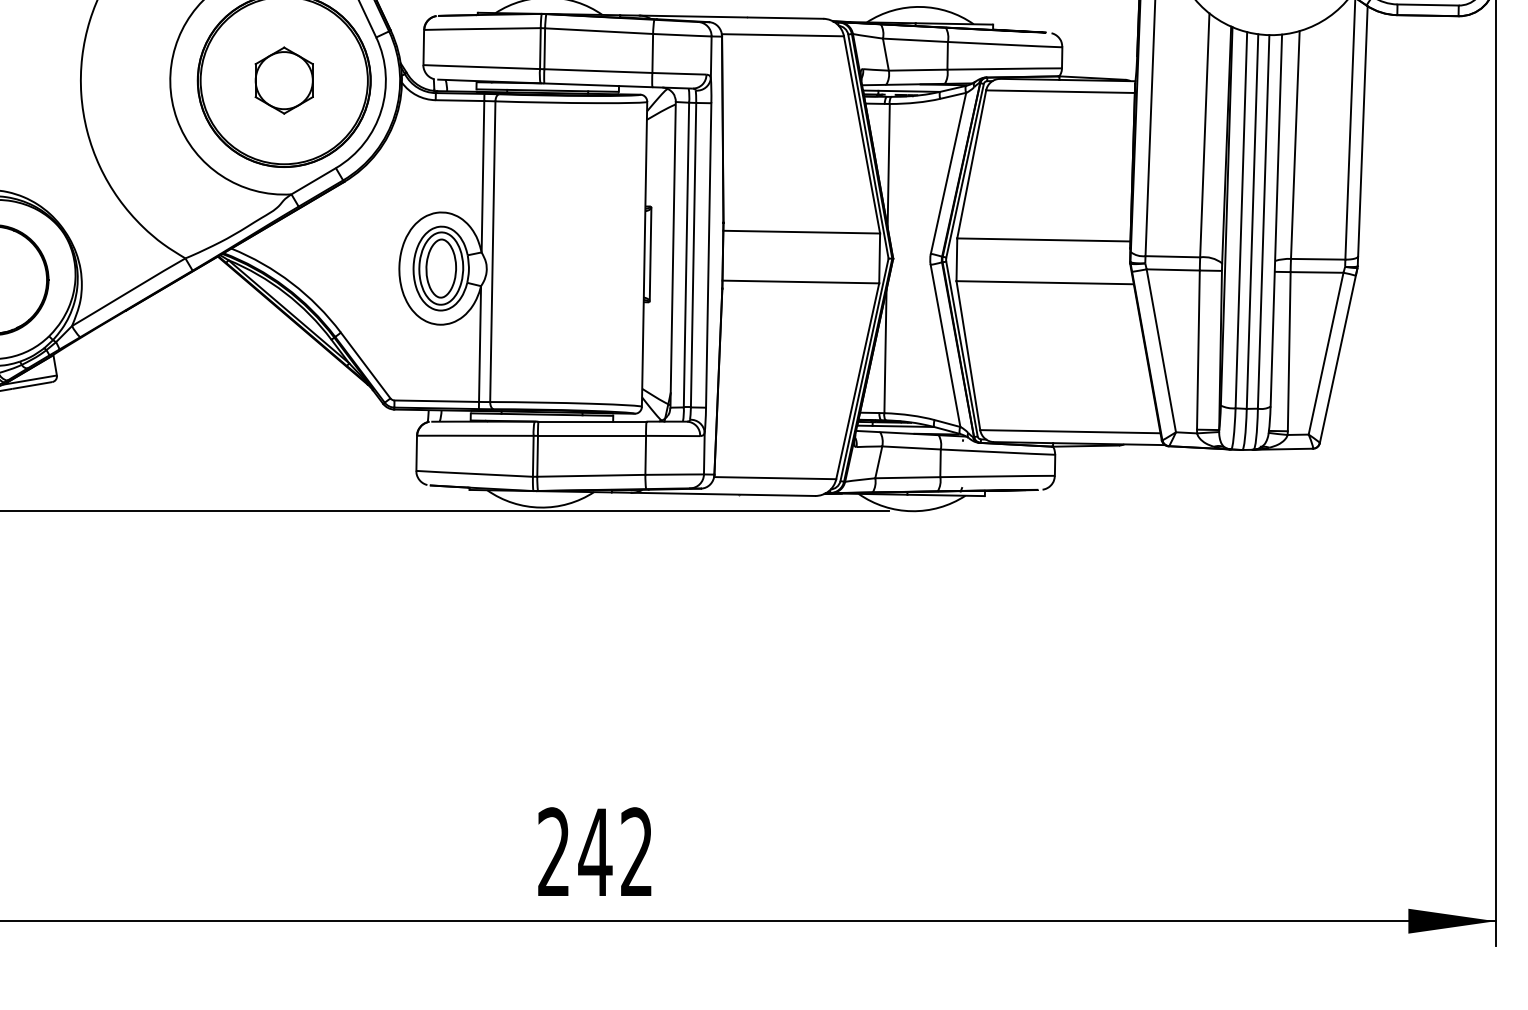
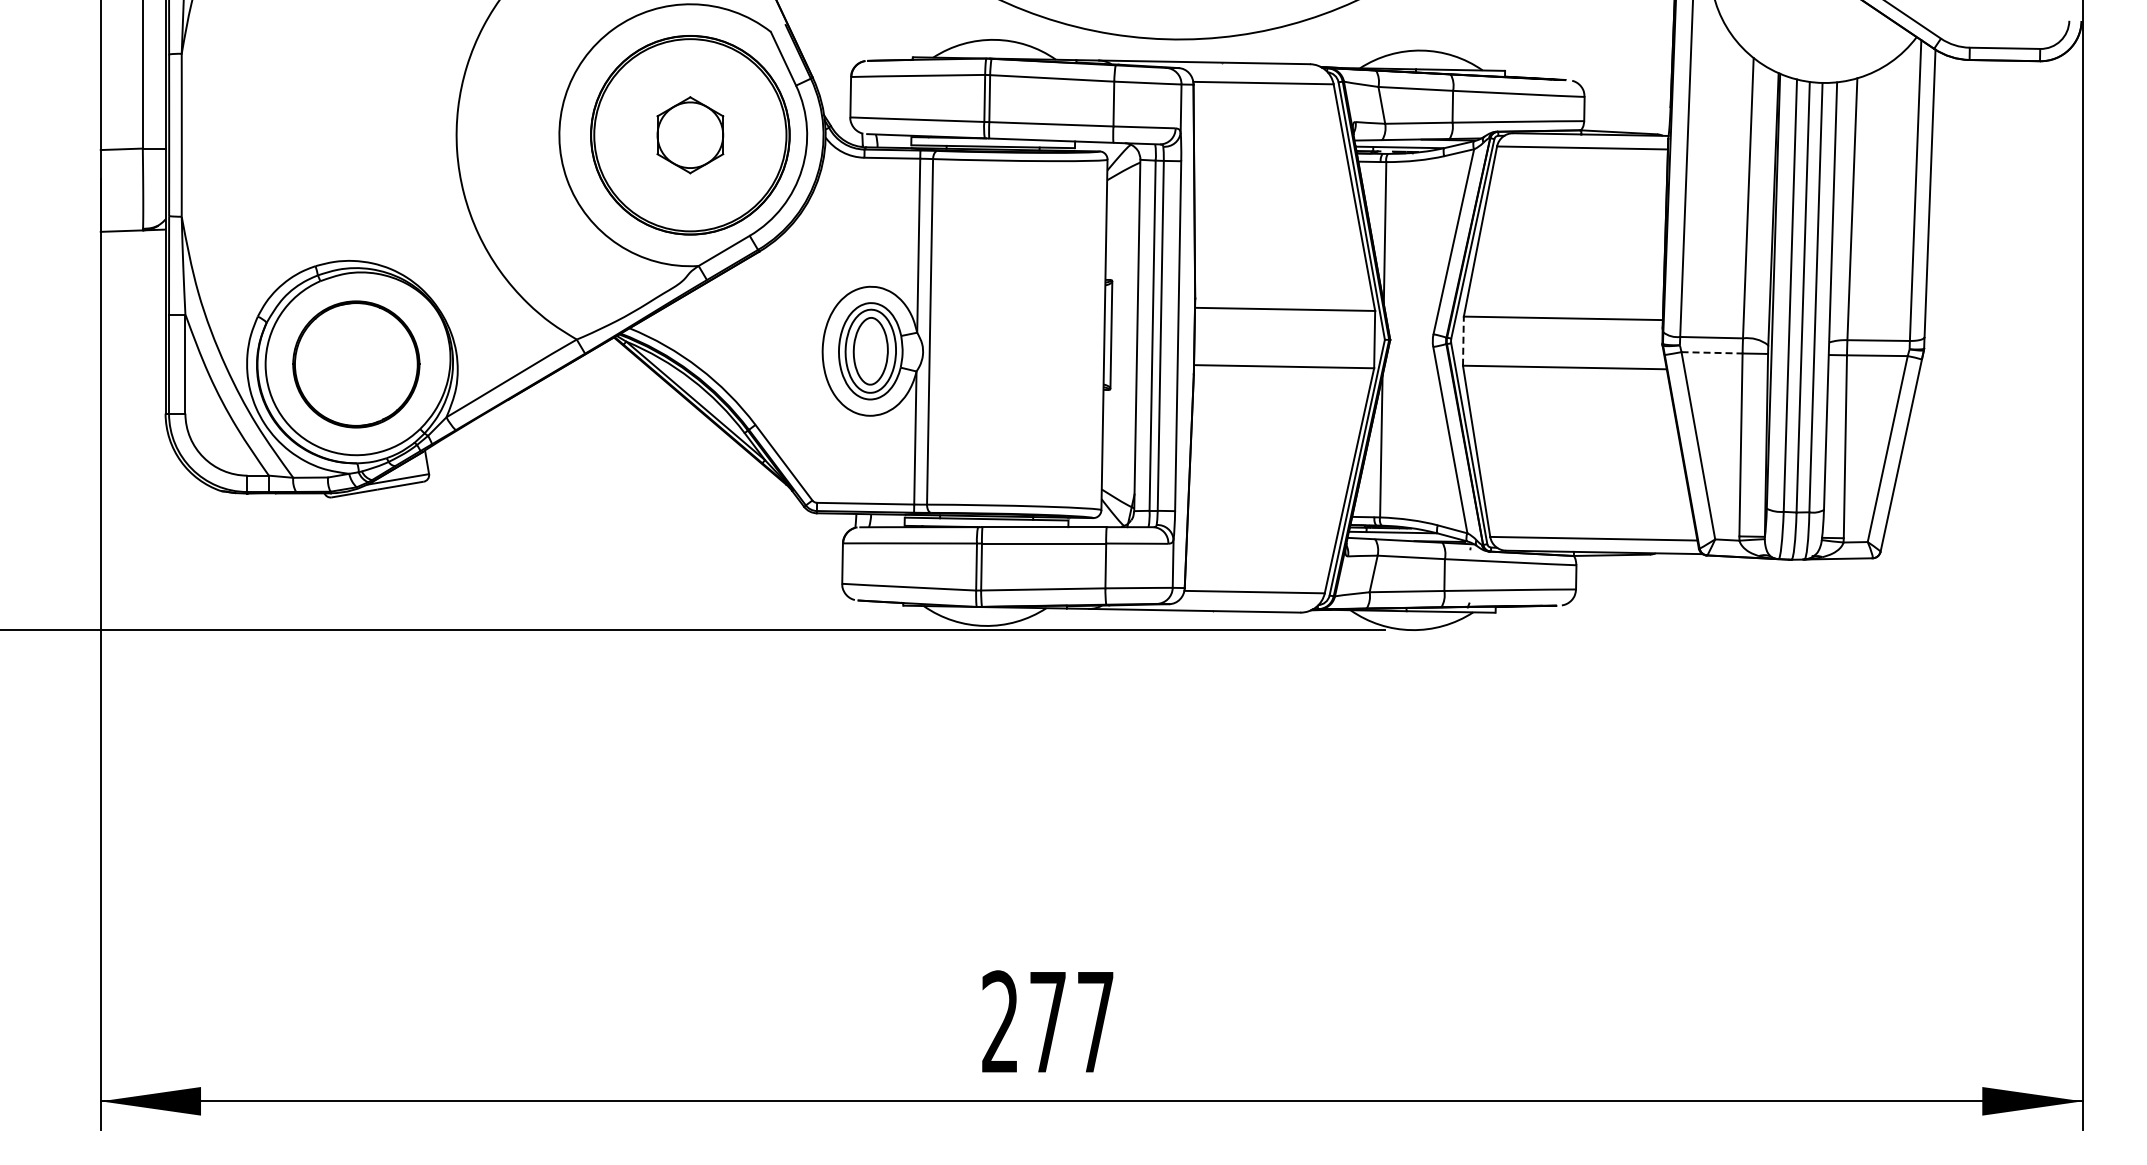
line: (956, 260) -> (1463, 341), solid -> dashed
line: (1173, 269) -> (1712, 352), solid -> dashed
text: (615, 851) -> (1070, 1021), 242 -> 277

